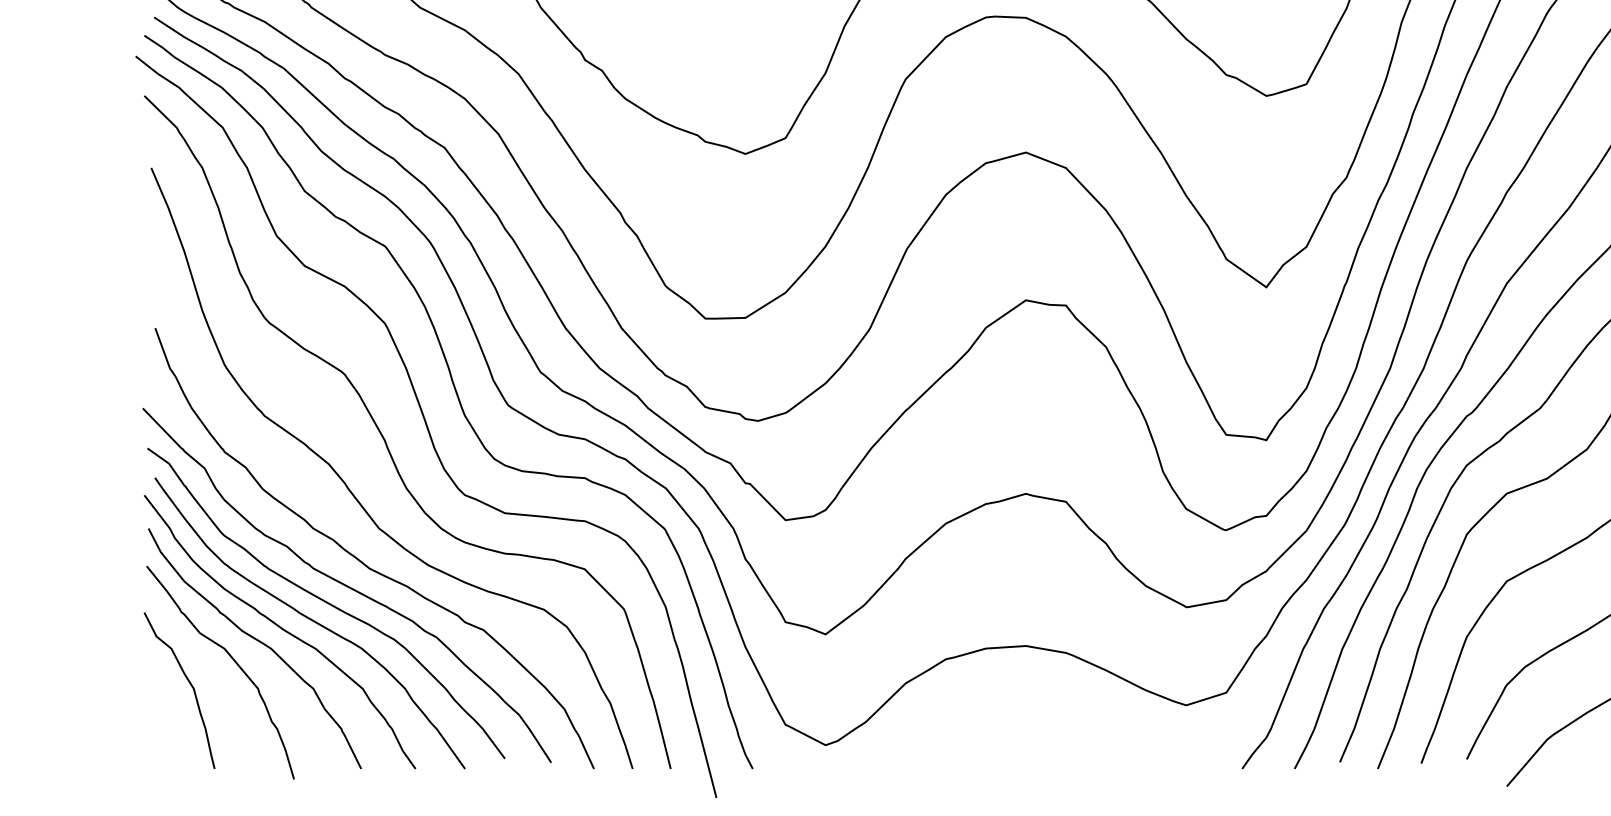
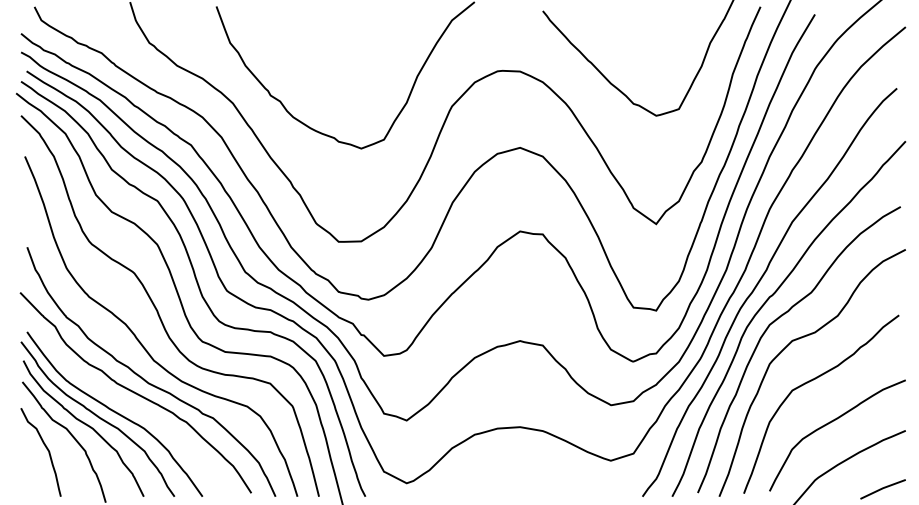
curve: (325, 602) -> (123, 402), removed

